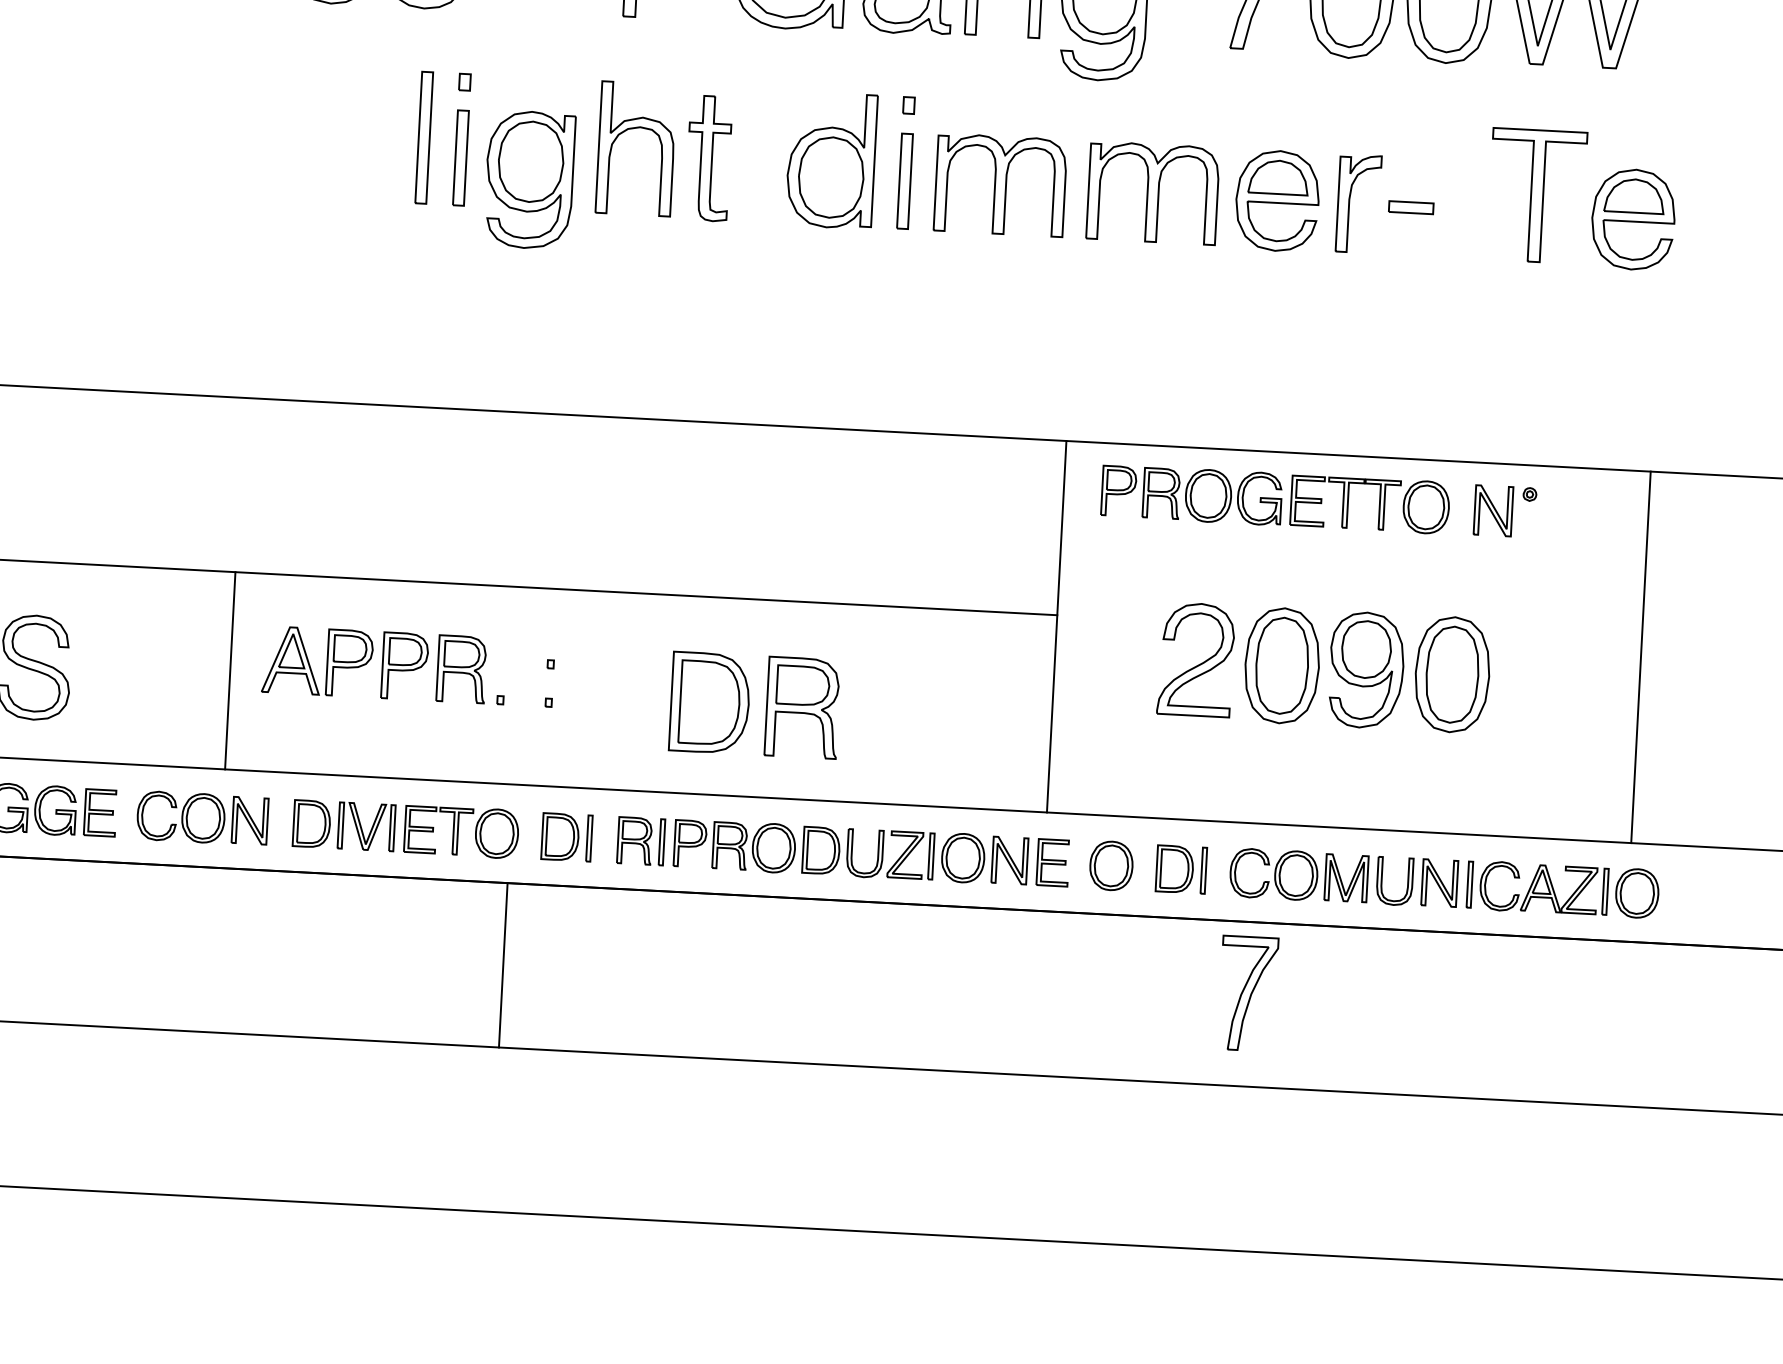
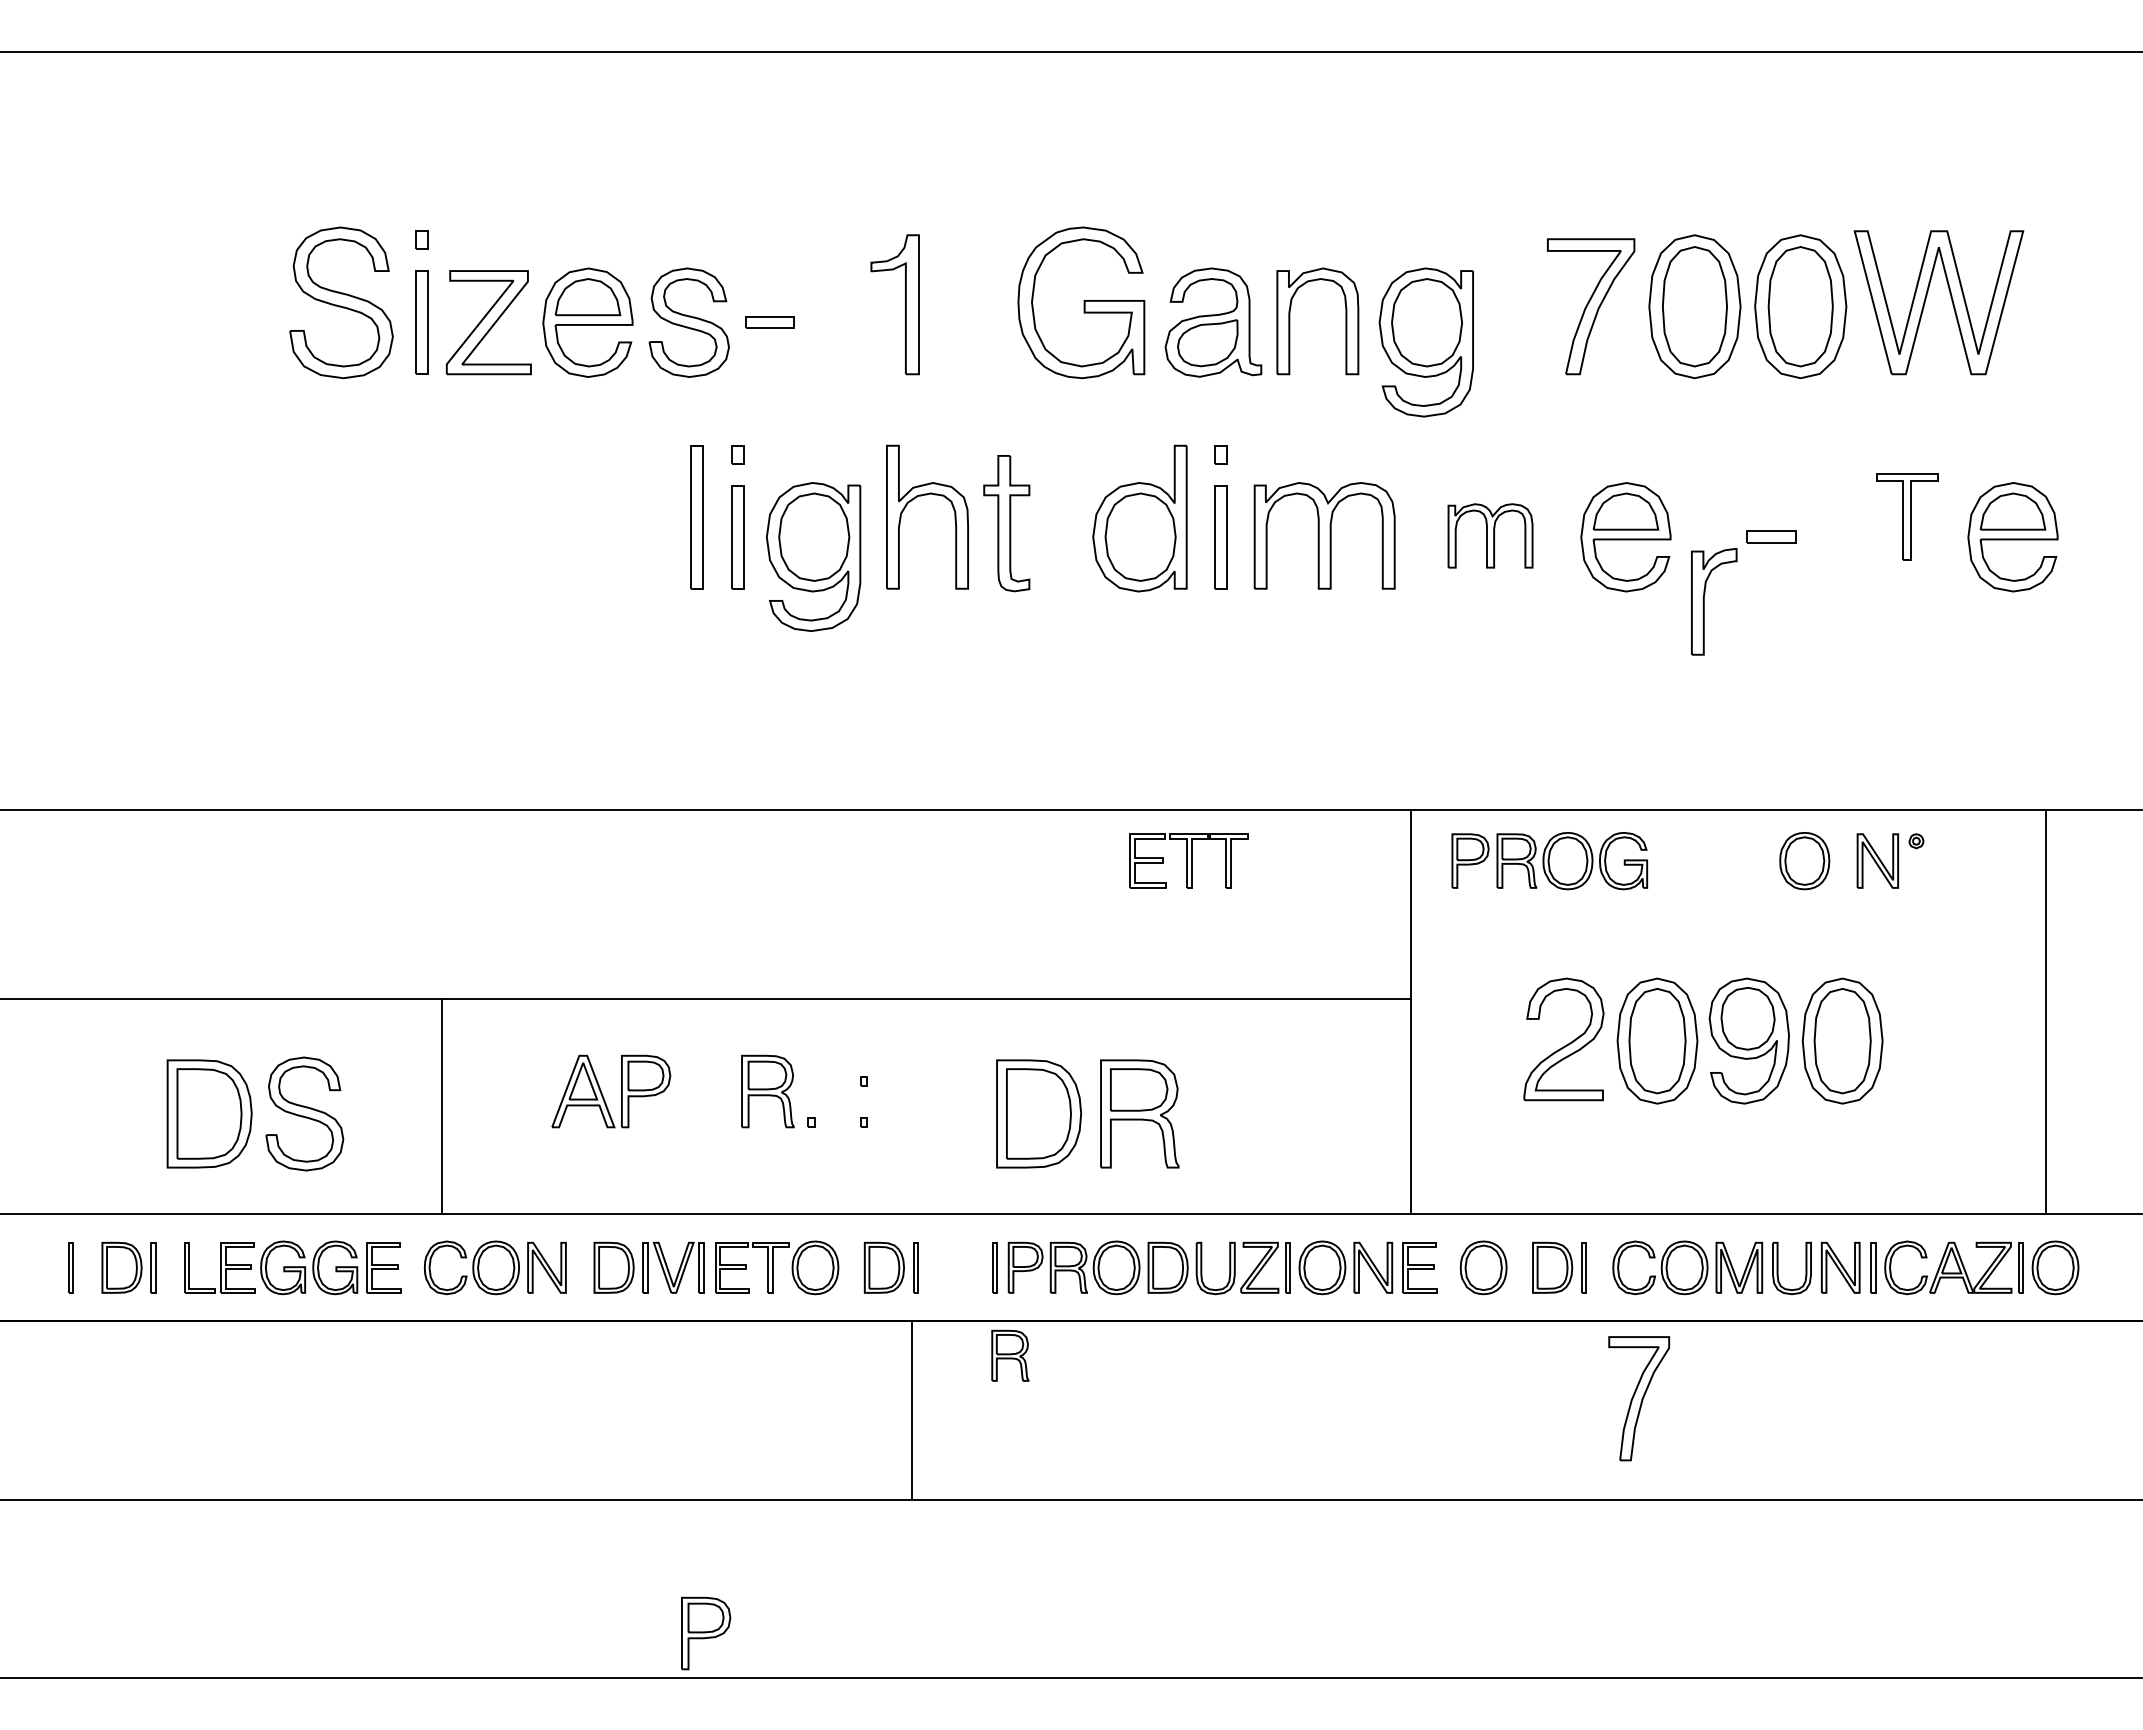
part: (1153, 192) -> (1490, 535), size x0.6
part: (1536, 196) -> (1906, 517), size x0.6
part: (1349, 203) -> (1704, 601), moved
part: (1345, 502) -> (1188, 860), moved
part: (405, 666) -> (706, 1633), moved
line: (229, 670) -> (441, 1106), moved
part: (634, 840) -> (1010, 1355), moved
line: (503, 964) -> (911, 1409), moved

